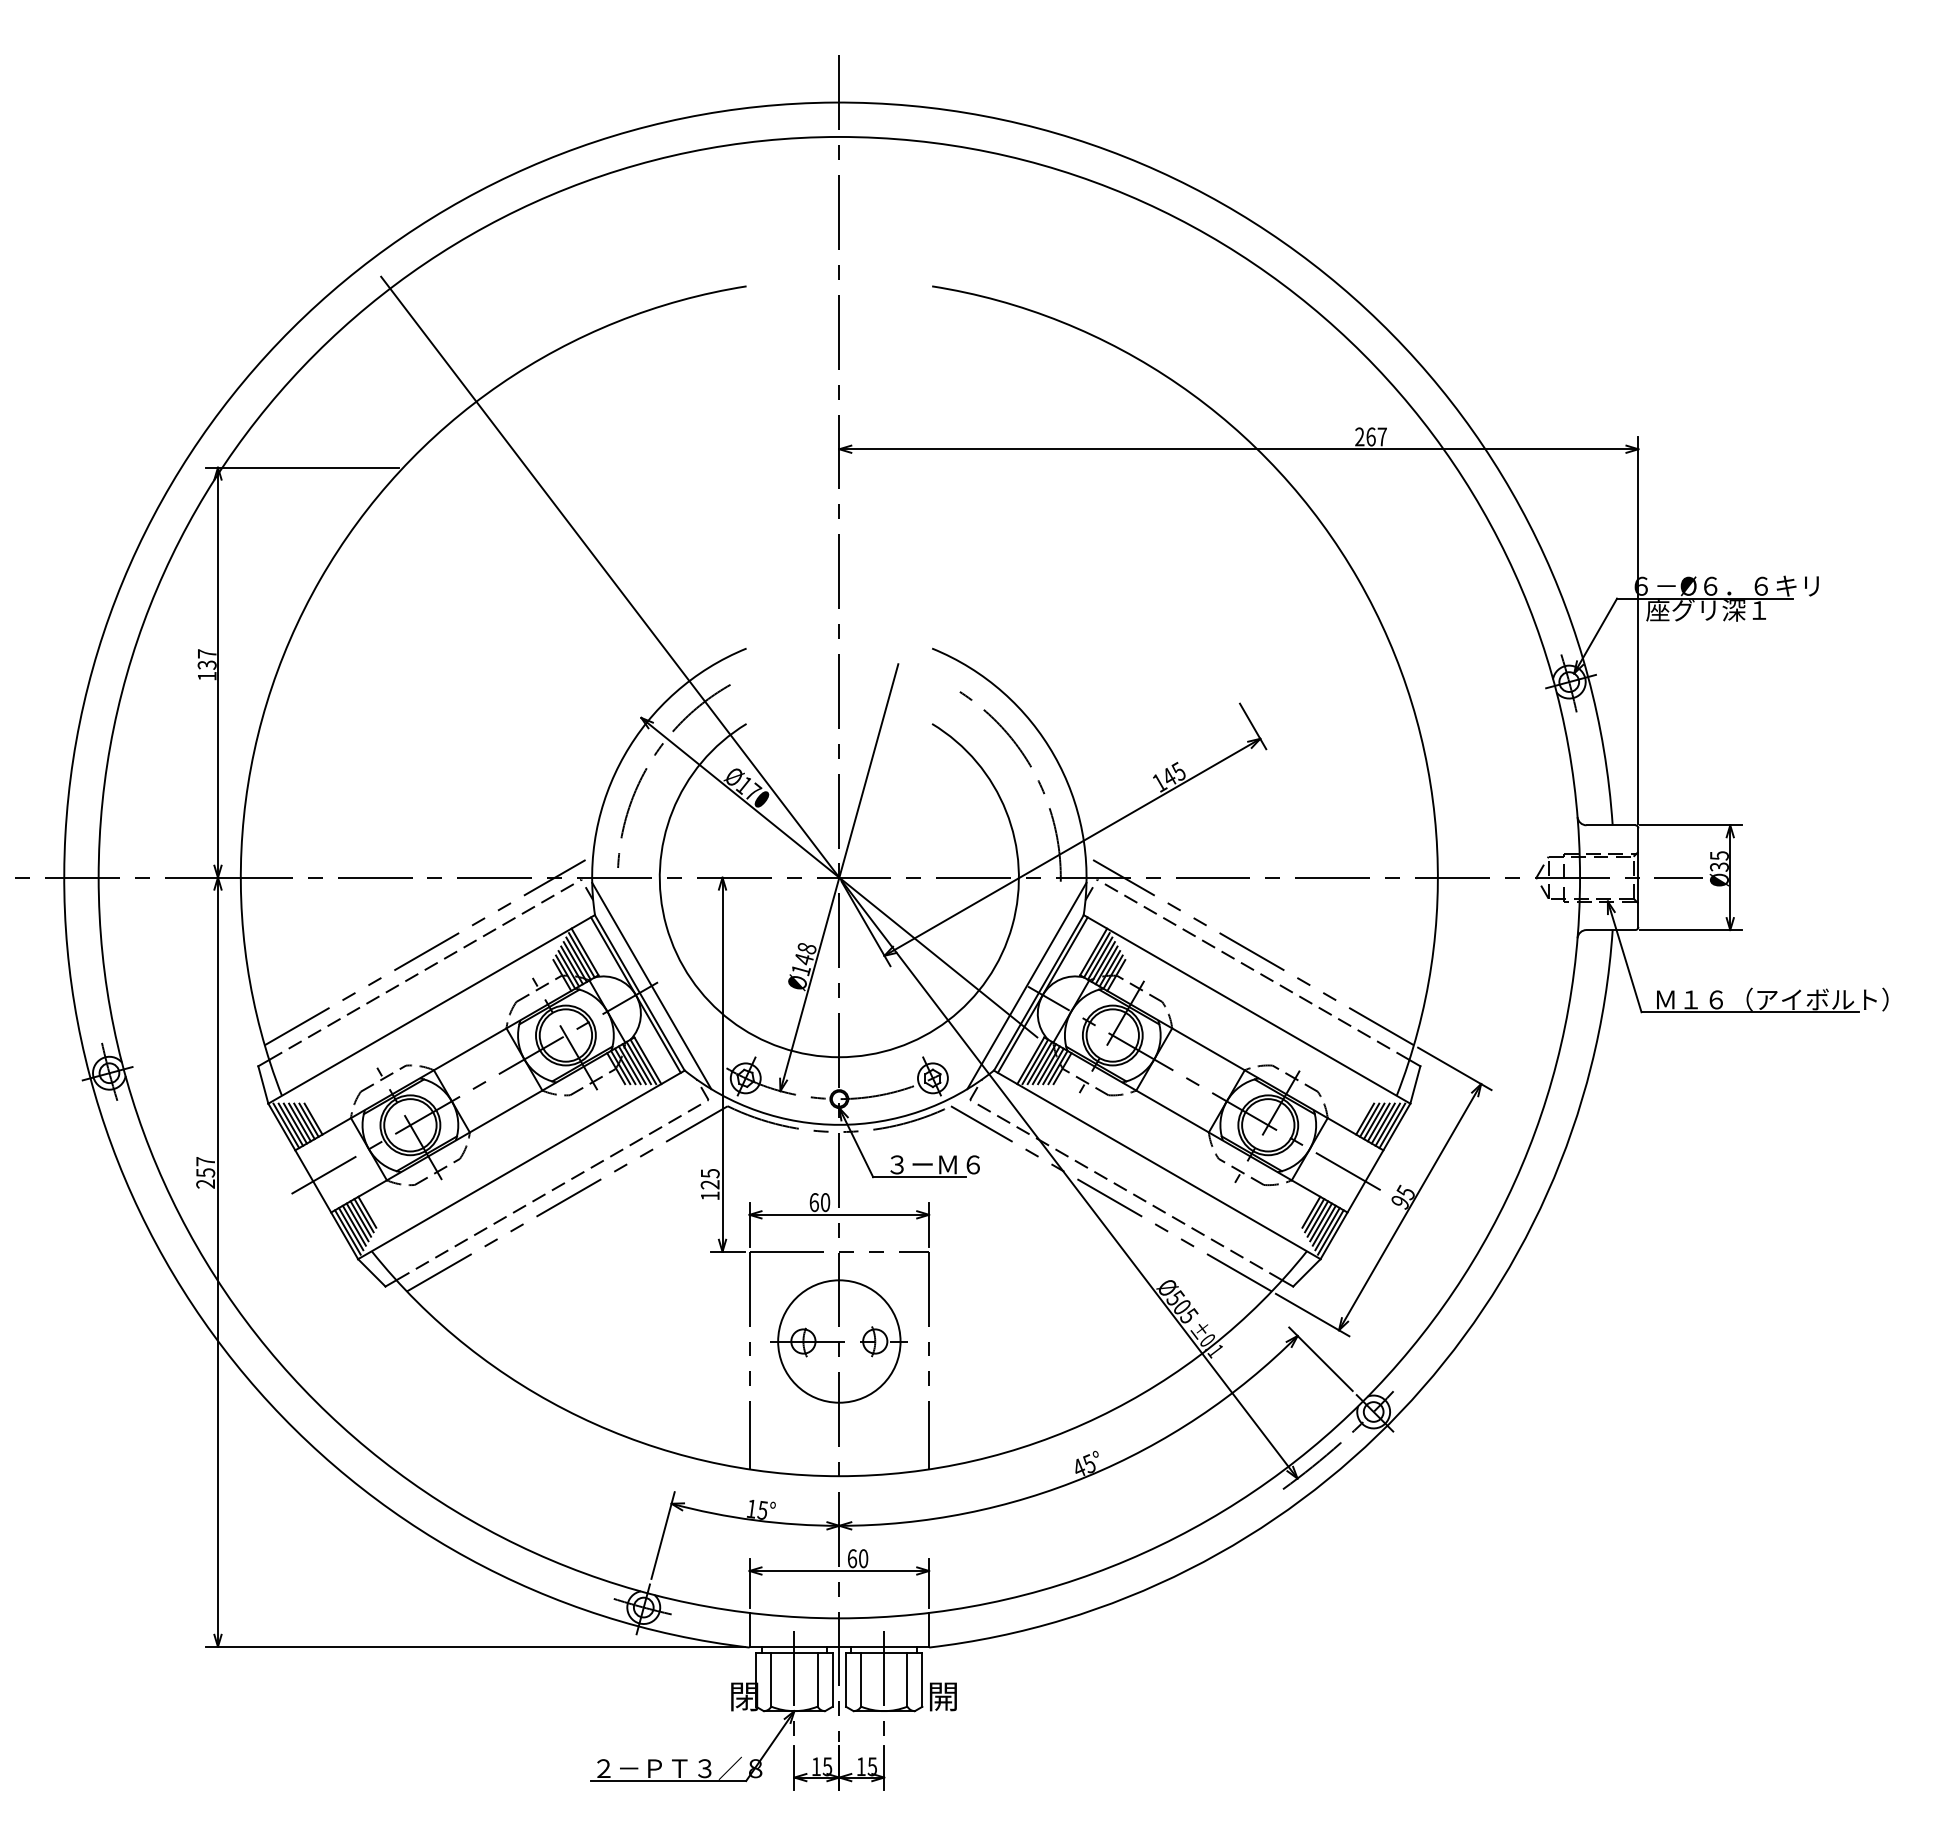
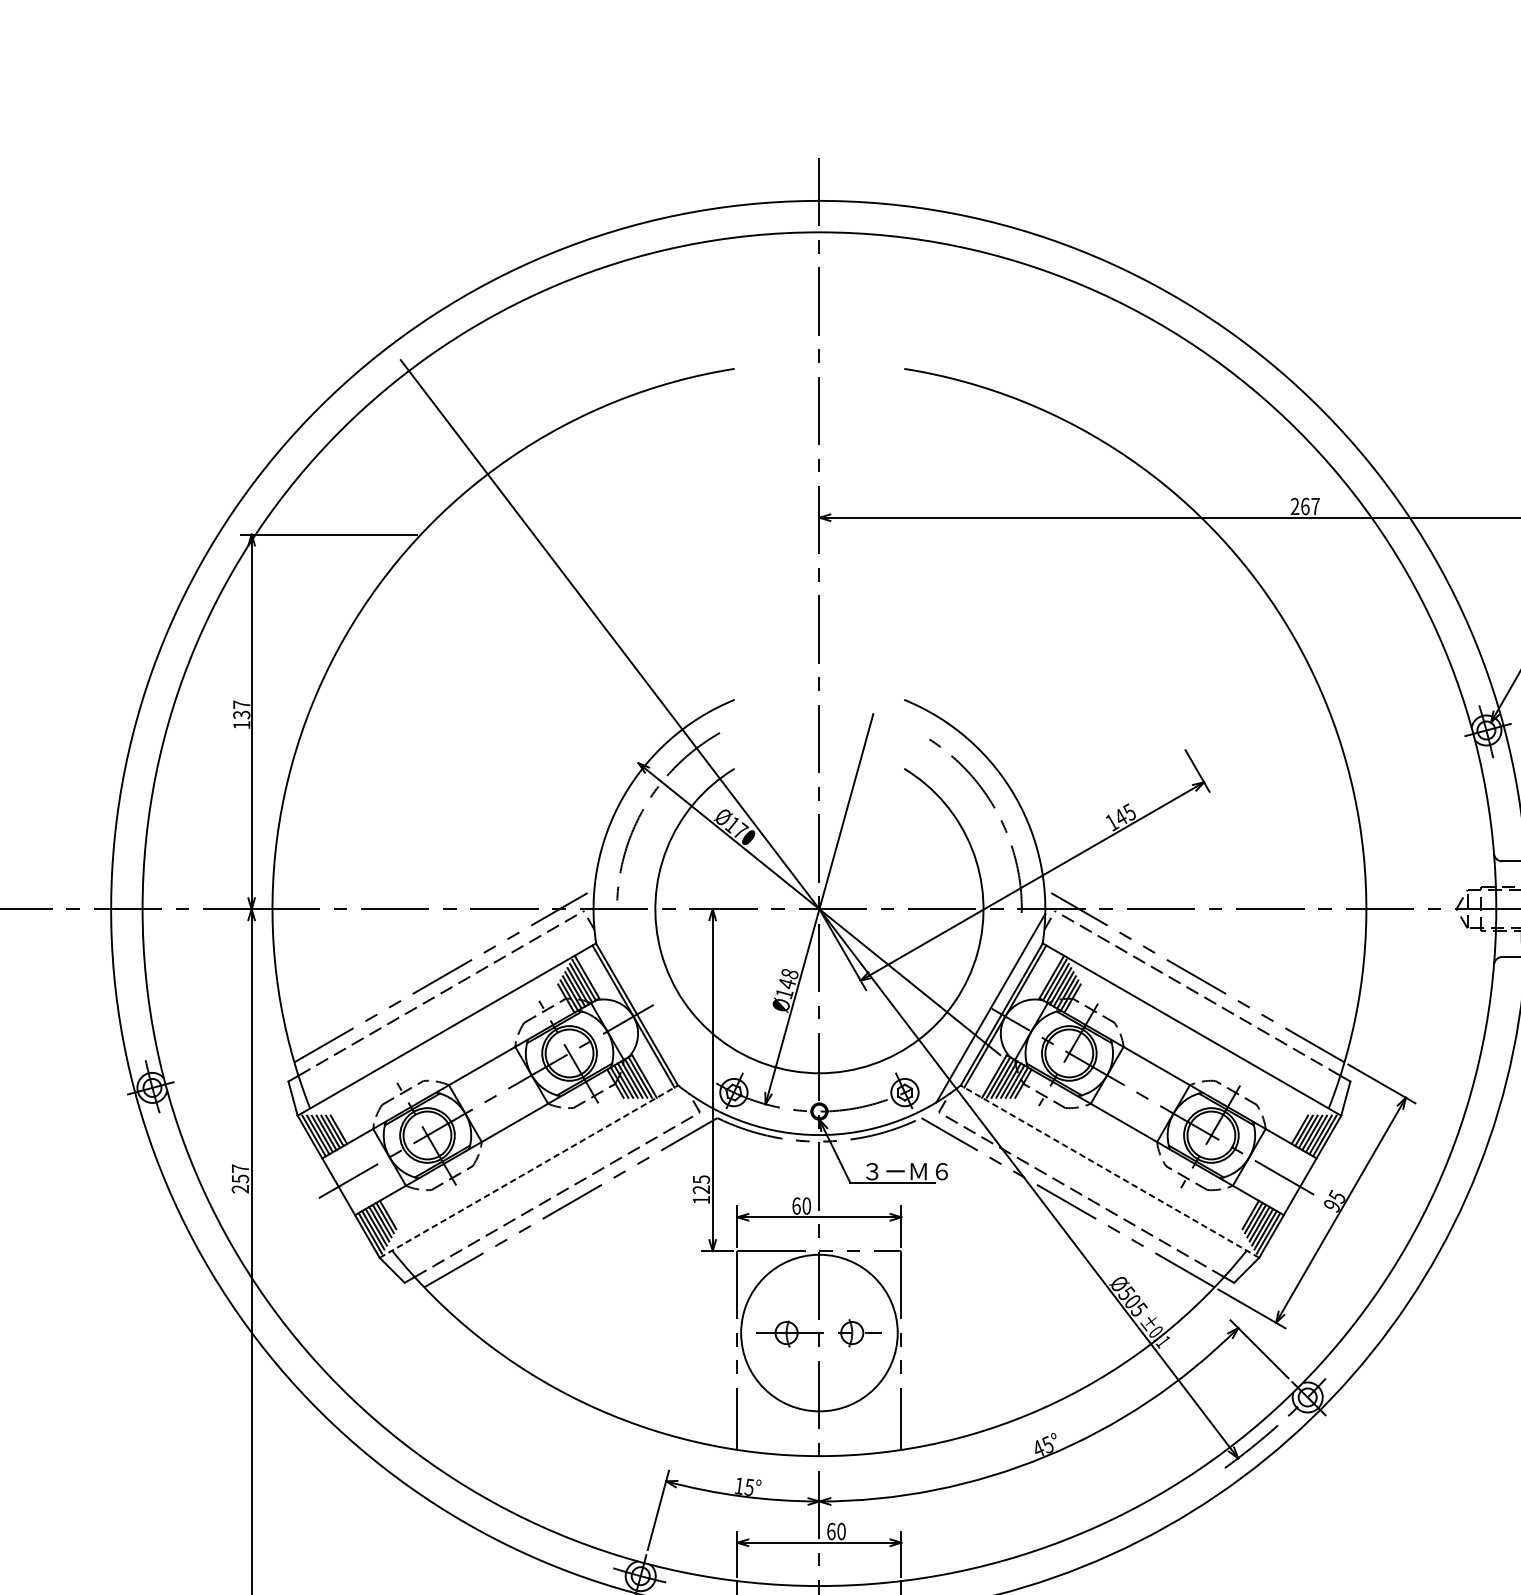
line: (651, 985) -> (647, 1007), removed
line: (521, 1164) -> (528, 1171), solid -> dashed
line: (1157, 1164) -> (1110, 1171), solid -> dashed
circle: (839, 1341) -> (819, 1333), size x1.4

